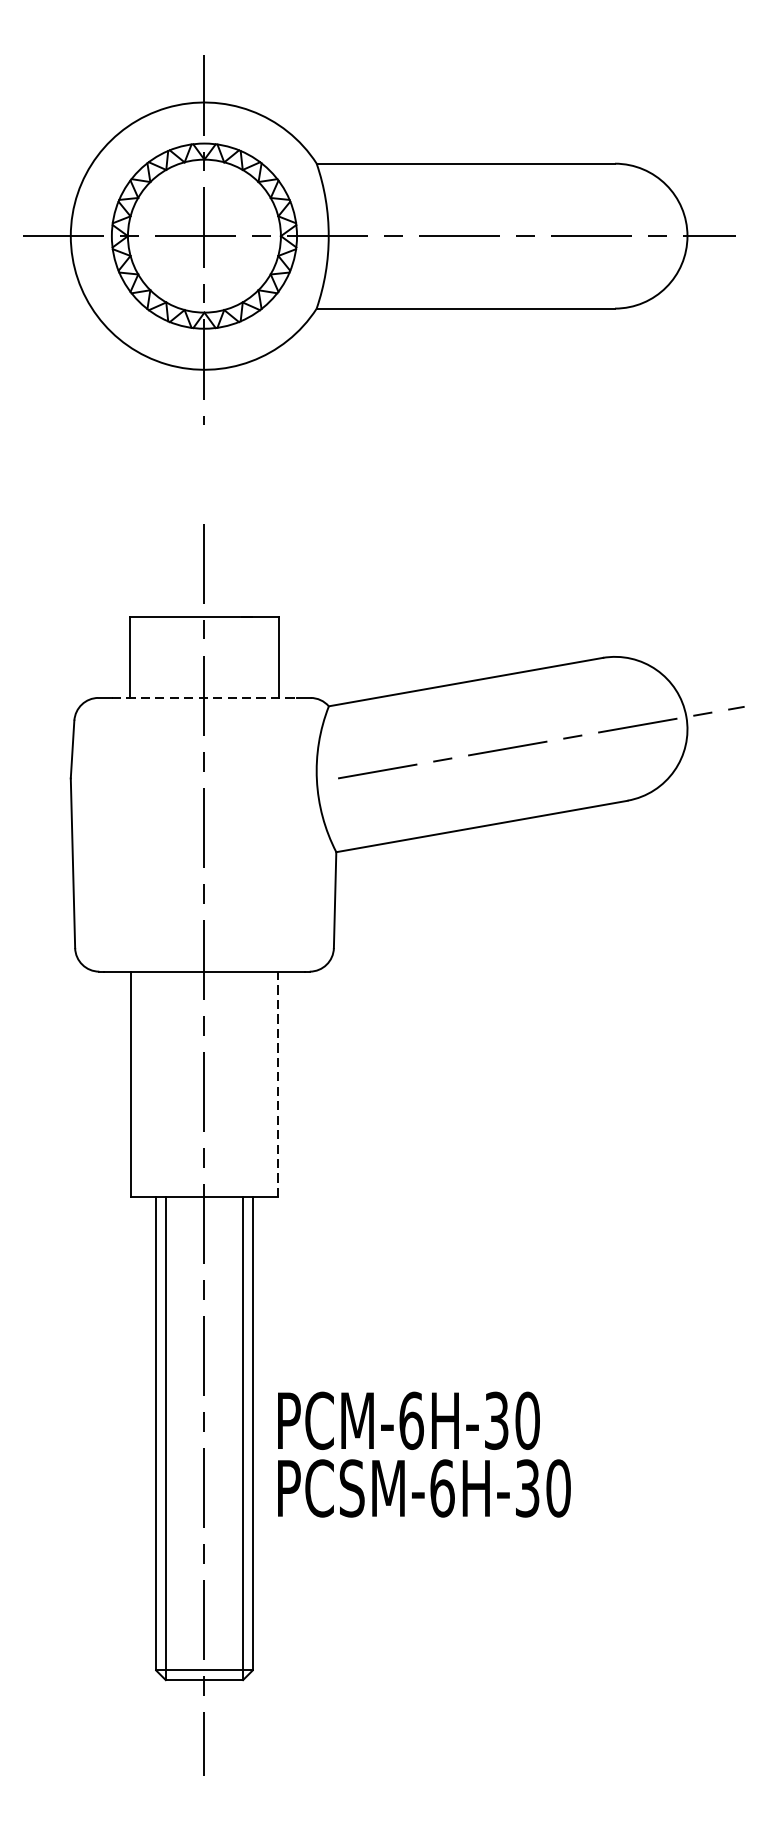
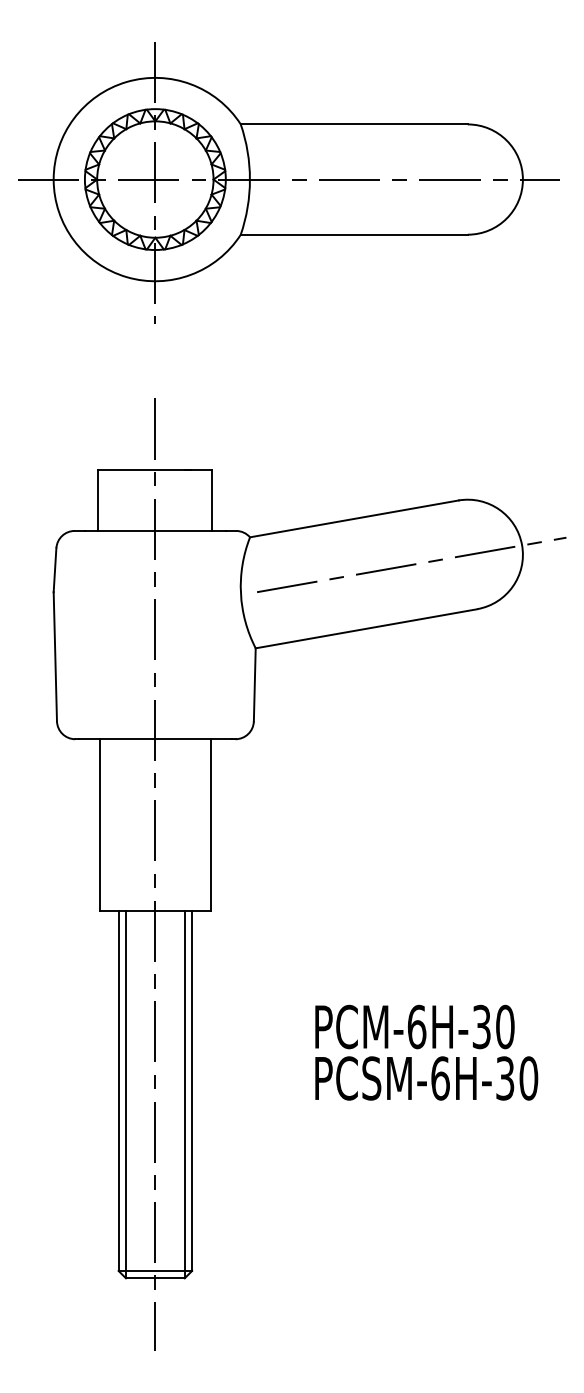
line: (204, 697) -> (155, 530), dashed -> solid
line: (278, 1083) -> (211, 824), dashed -> solid
text: (424, 1454) -> (426, 1052), moved

